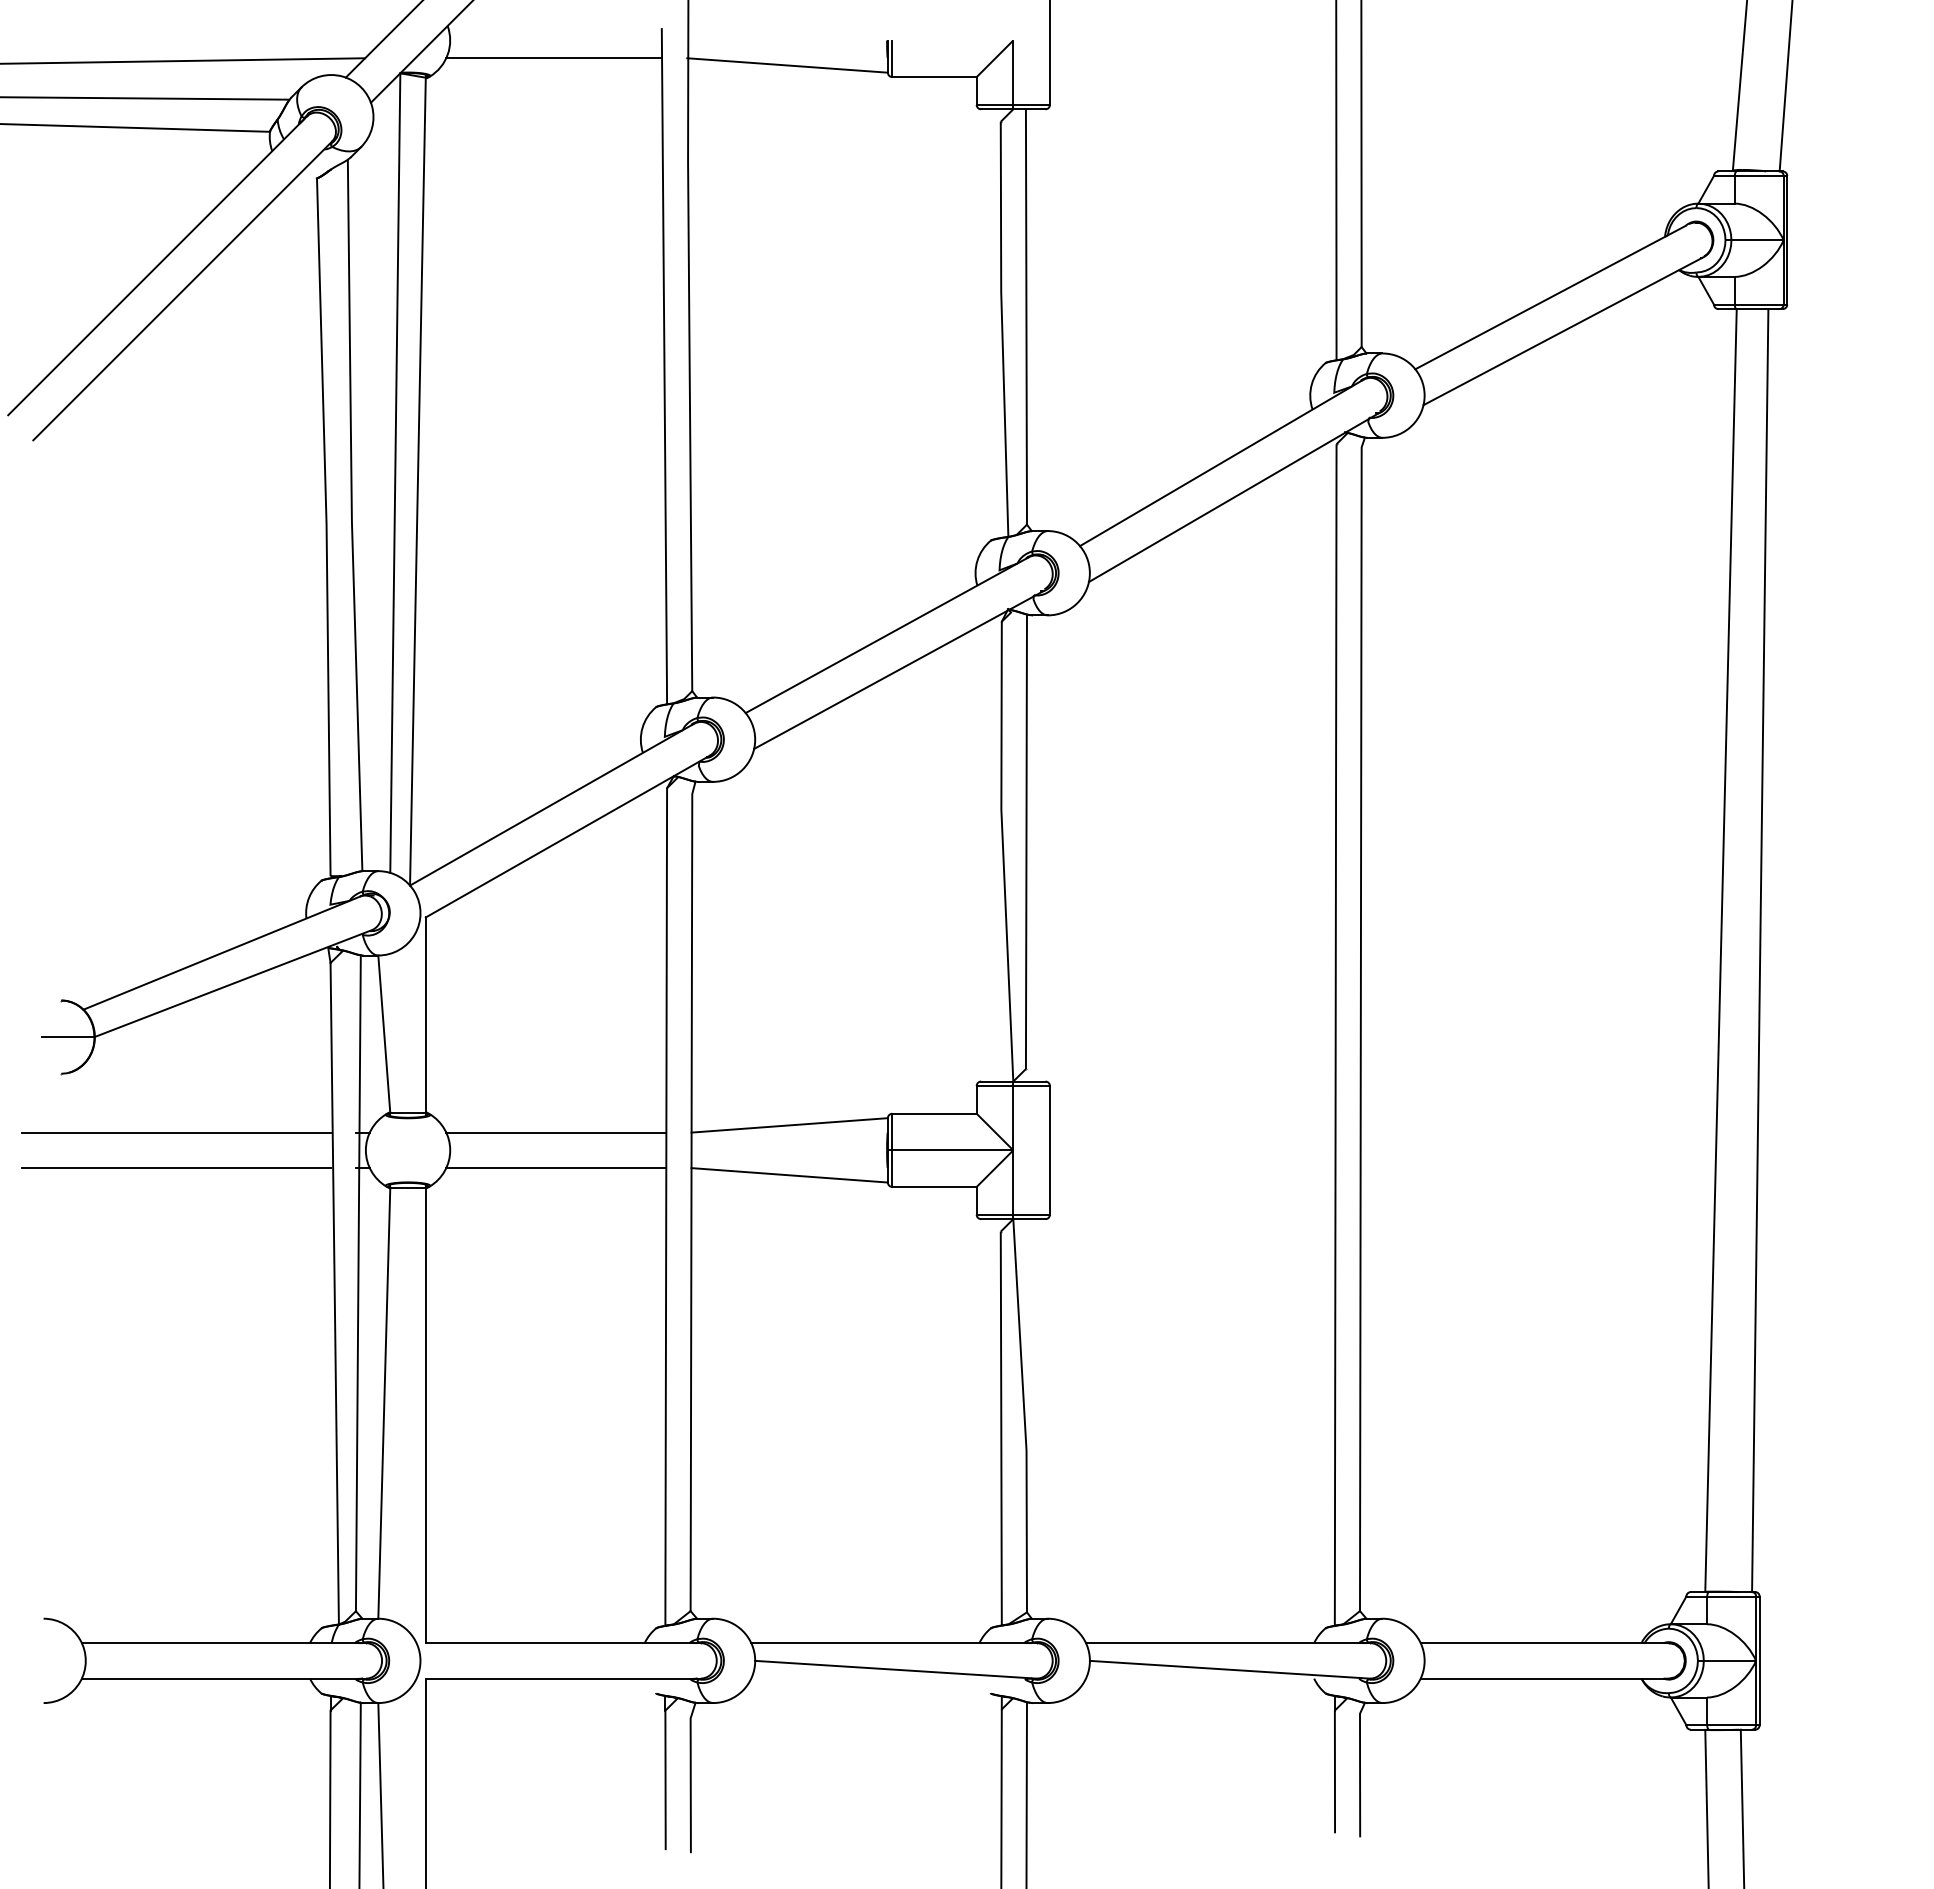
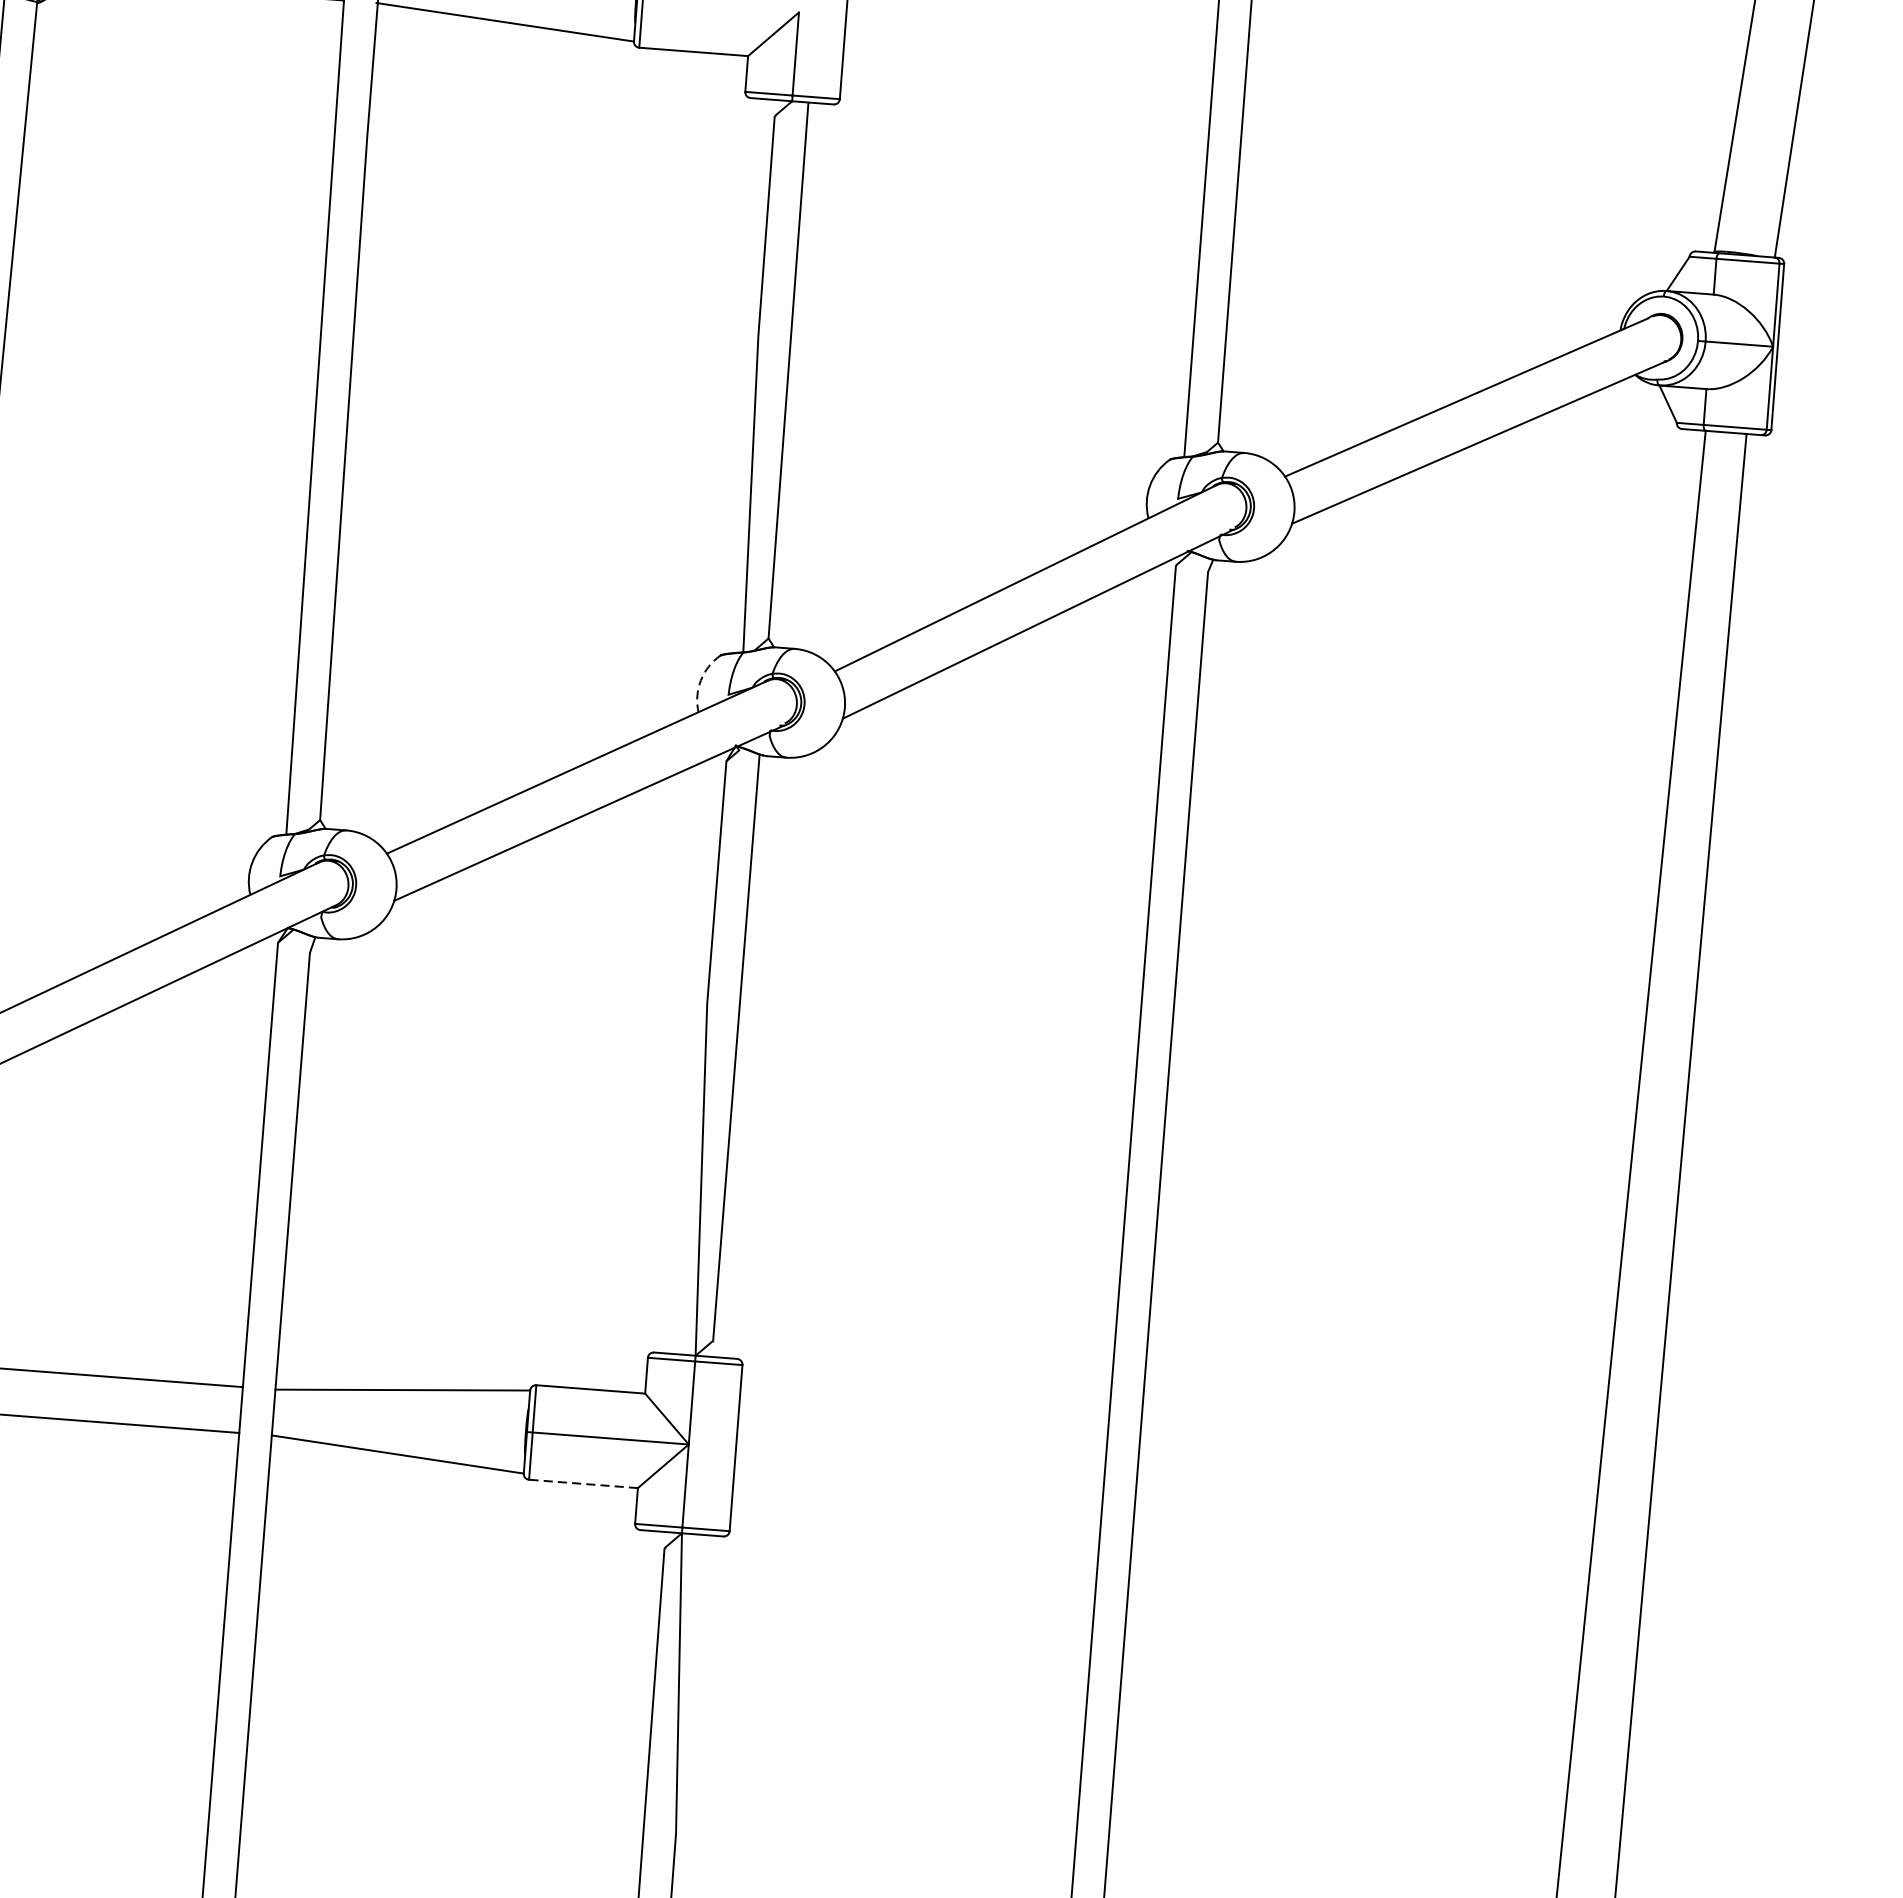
arc: (977, 560) -> (701, 679), solid -> dashed
line: (934, 1186) -> (583, 1483), solid -> dashed

